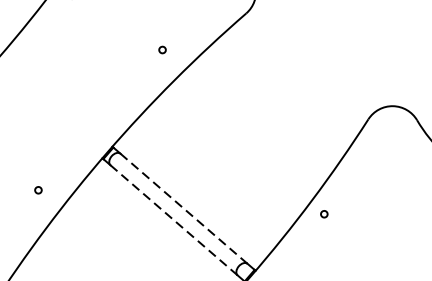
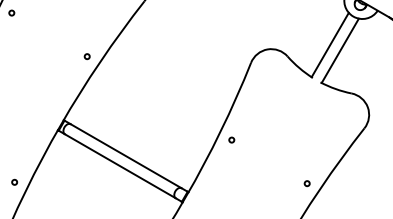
circle: (161, 49) -> (86, 56), moved
circle: (38, 189) -> (14, 181), moved
line: (184, 209) -> (126, 156), dashed -> solid
line: (174, 220) -> (120, 166), dashed -> solid

